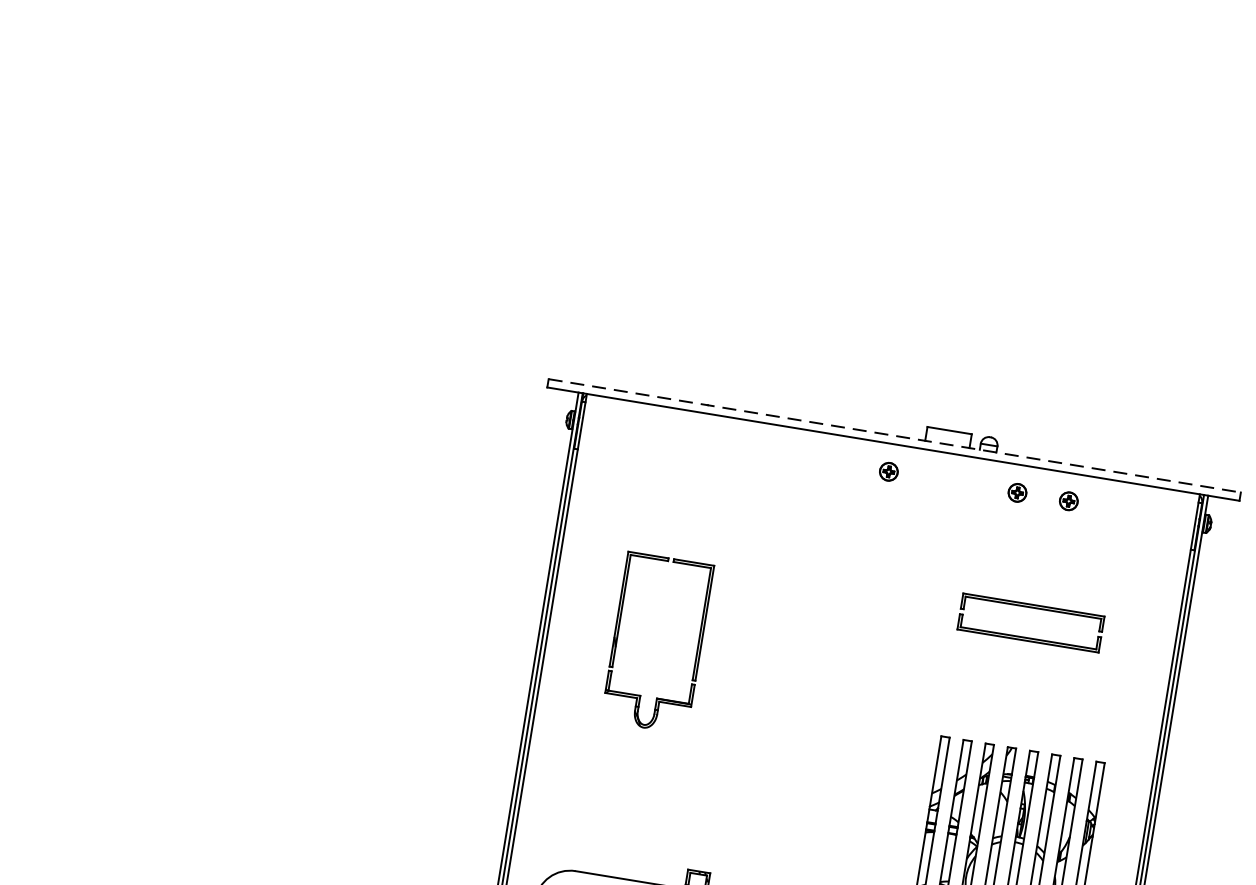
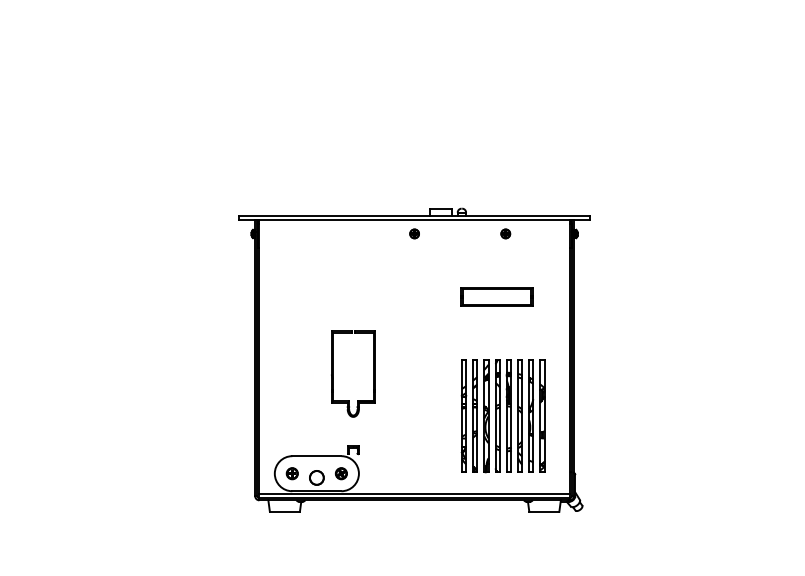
line: (896, 435) -> (415, 215), dashed -> solid
part: (1017, 491) -> (479, 233), removed
part: (618, 635) -> (333, 373), moved

